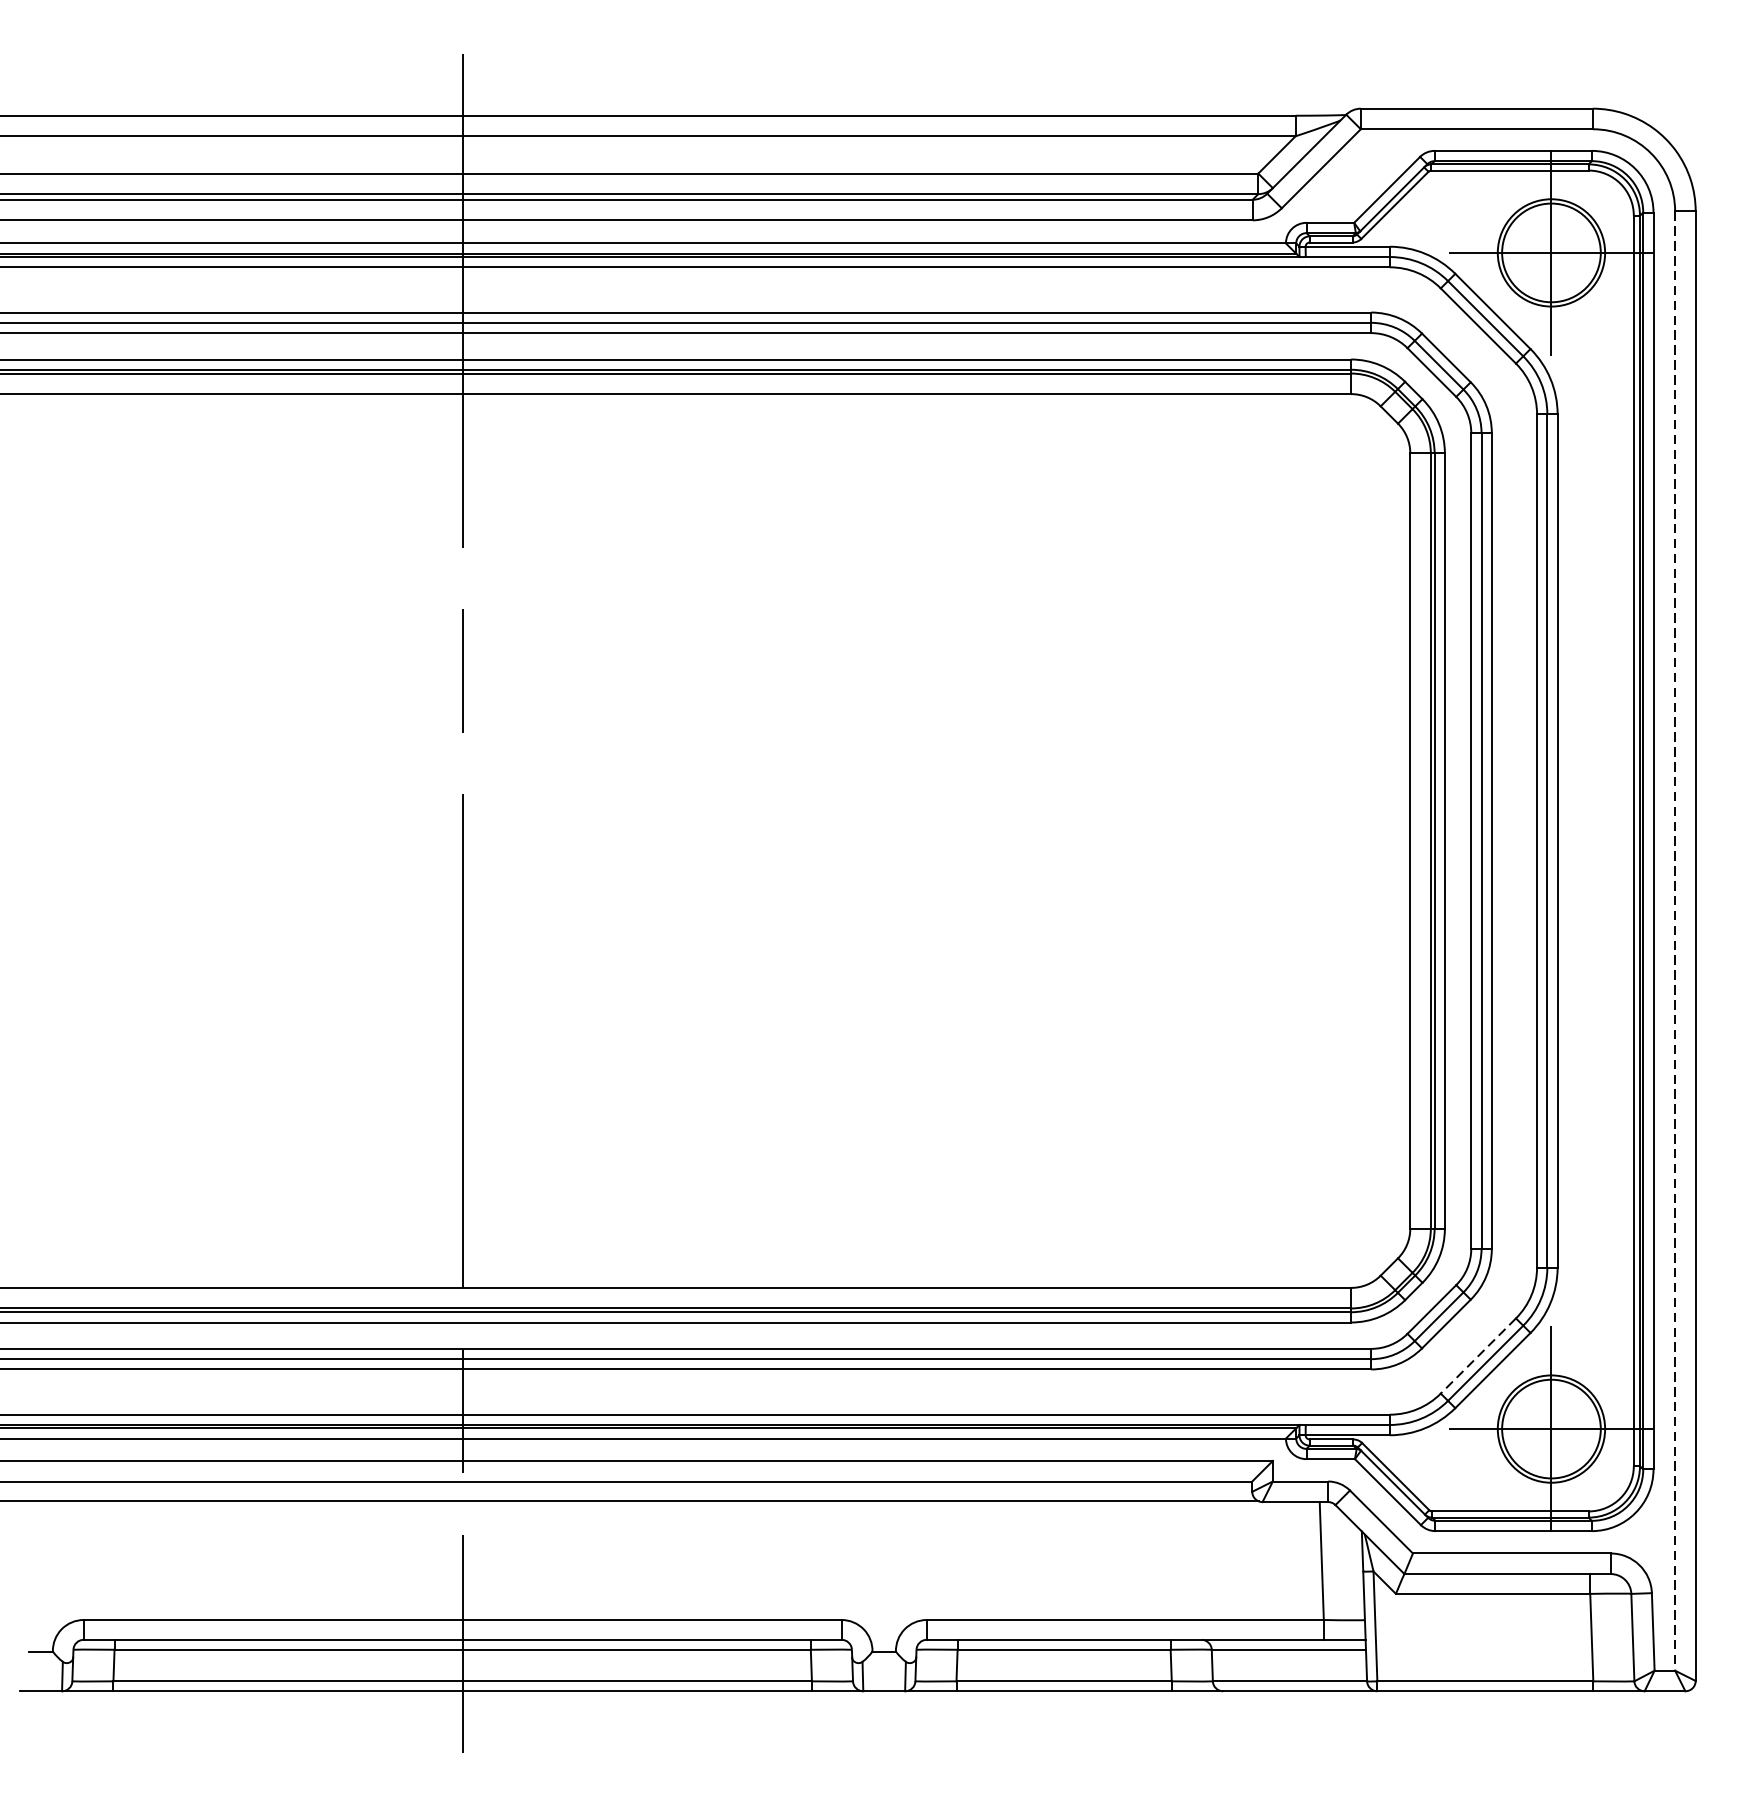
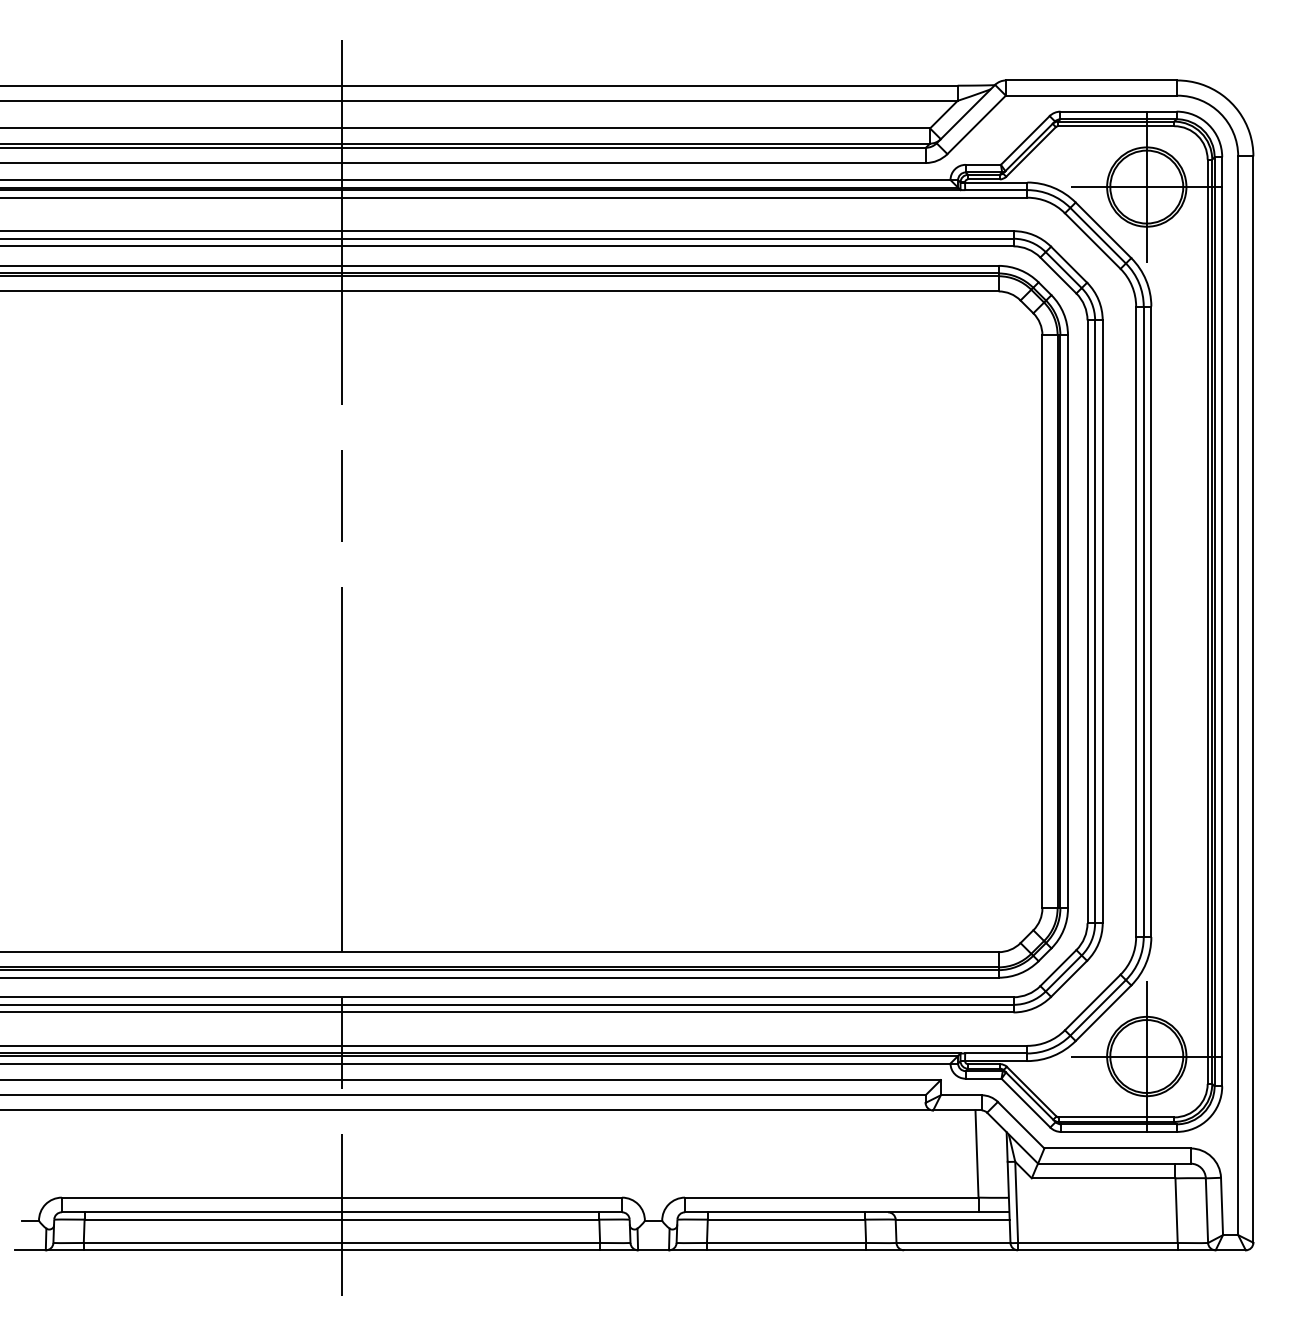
line: (1675, 942) -> (1238, 696), dashed -> solid
line: (1478, 1356) -> (1092, 1002), dashed -> solid

